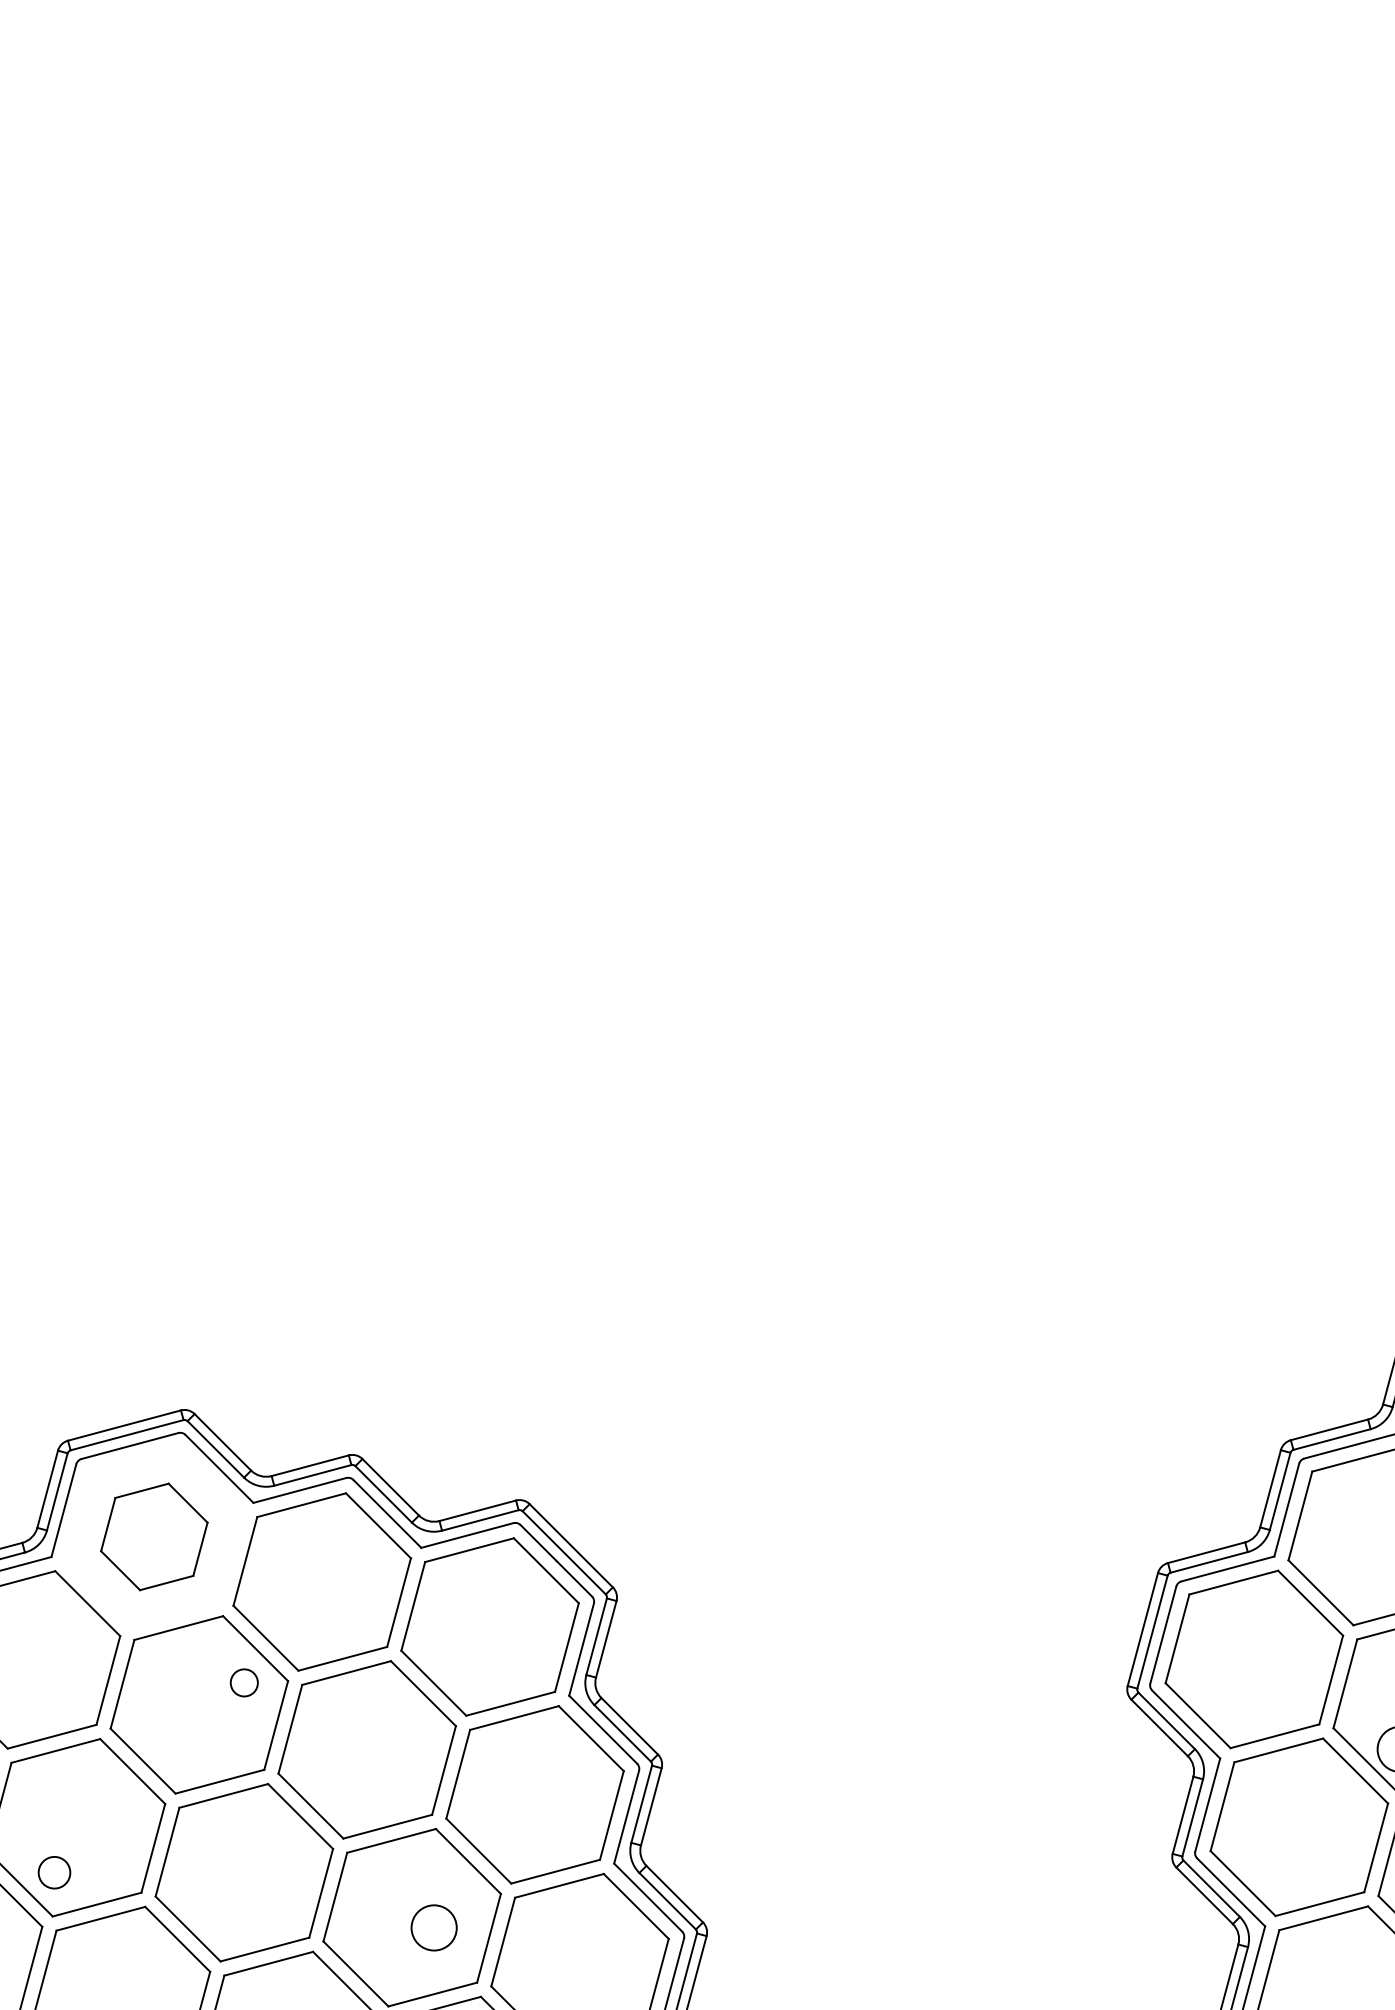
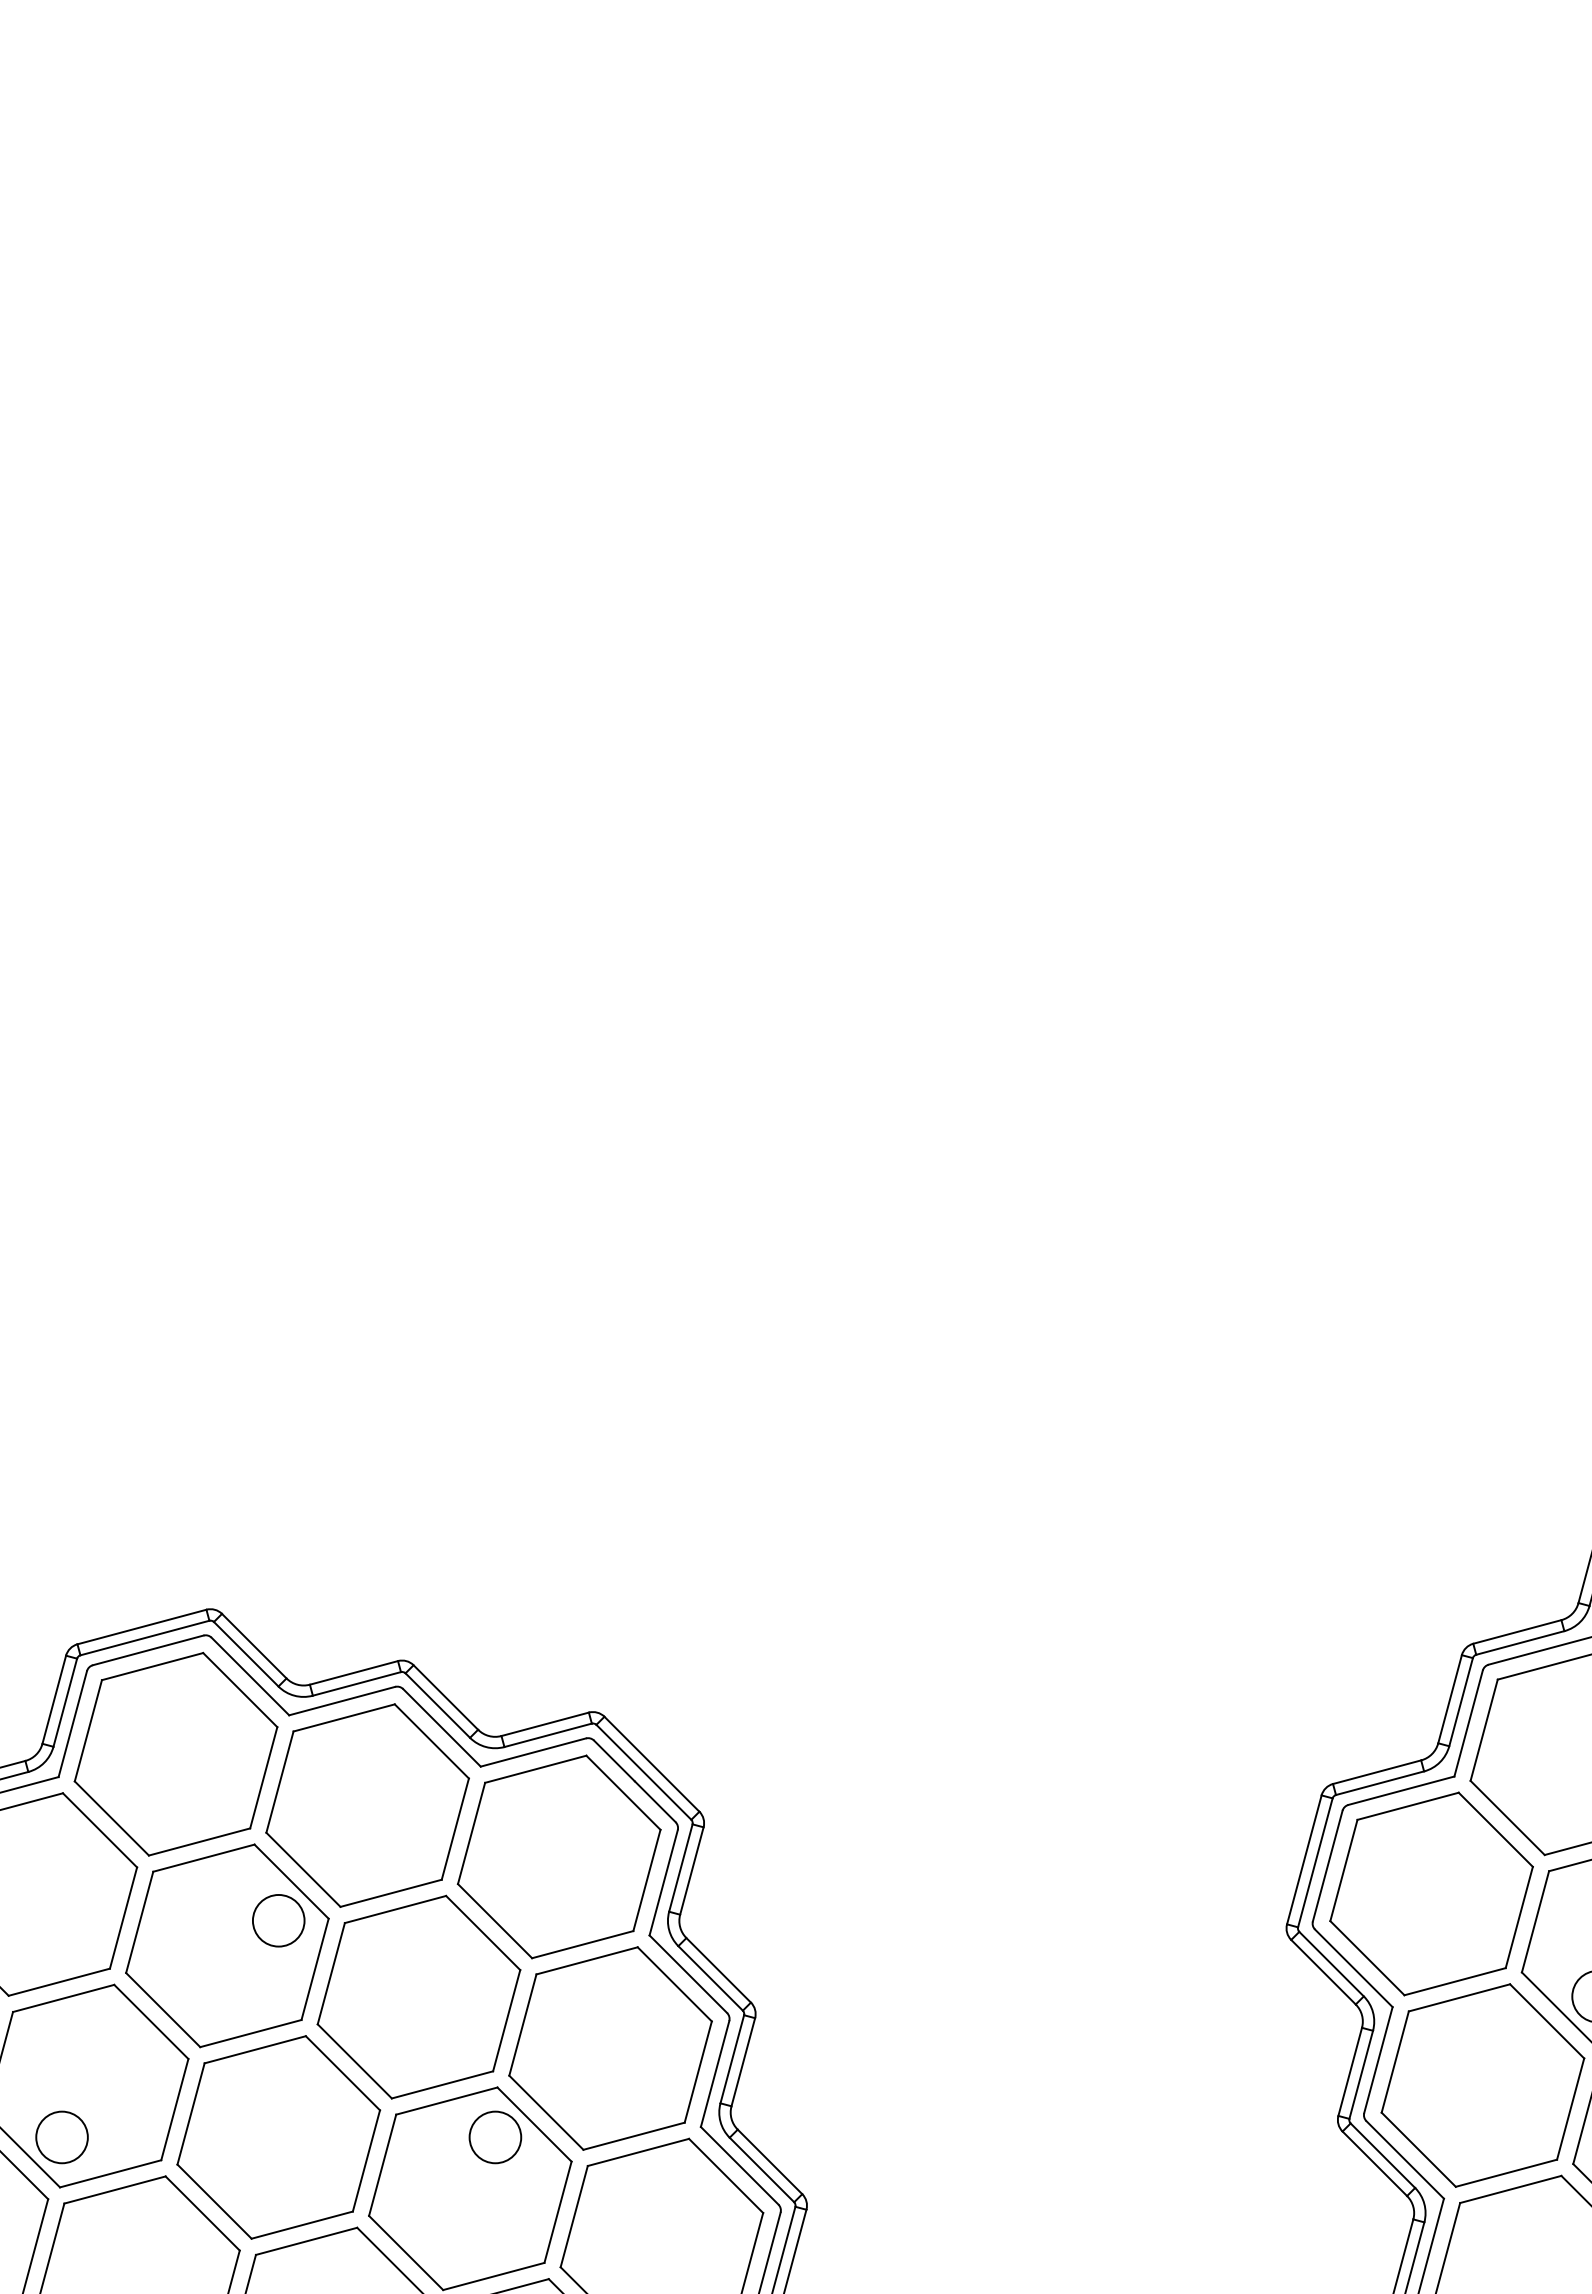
part: (153, 1536) -> (175, 1753), size x1.67
circle: (244, 1682) -> (278, 1920), size x1.67
circle: (54, 1872) -> (61, 2137), size x1.43
circle: (434, 1927) -> (495, 2137), moved

